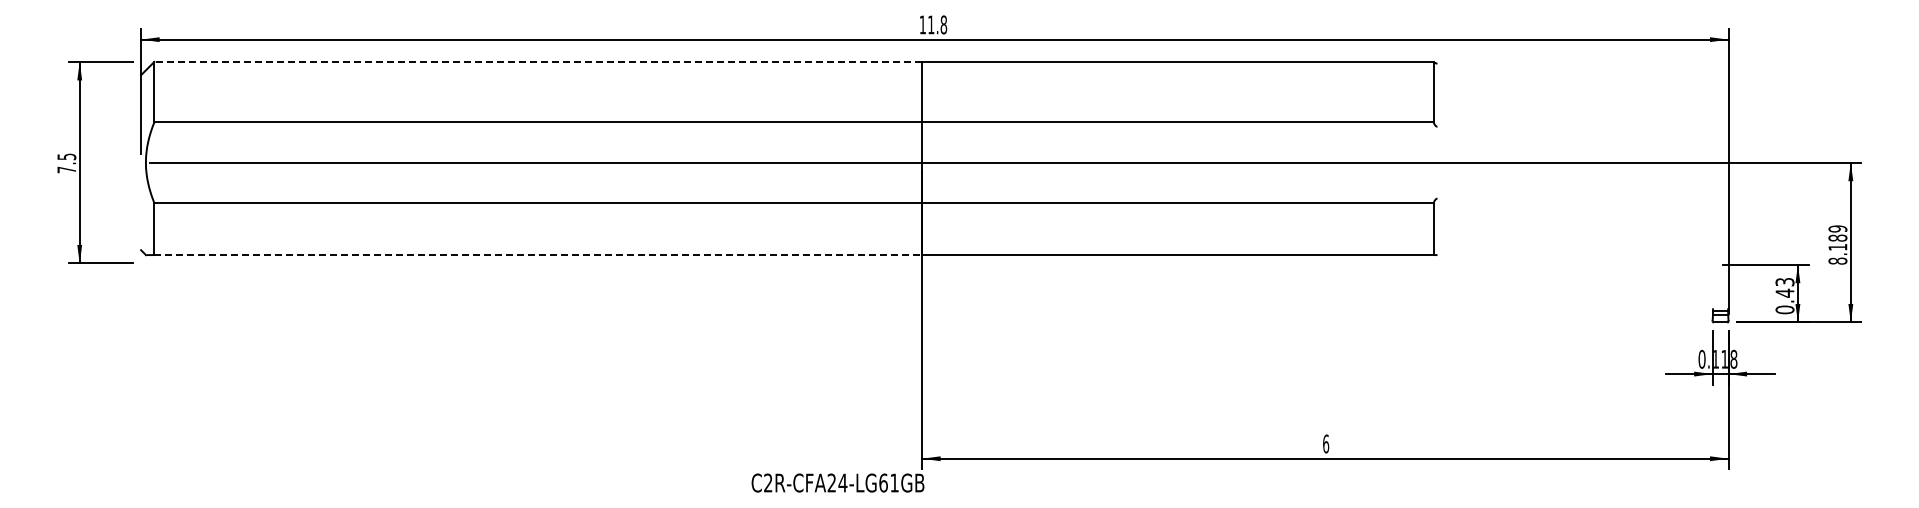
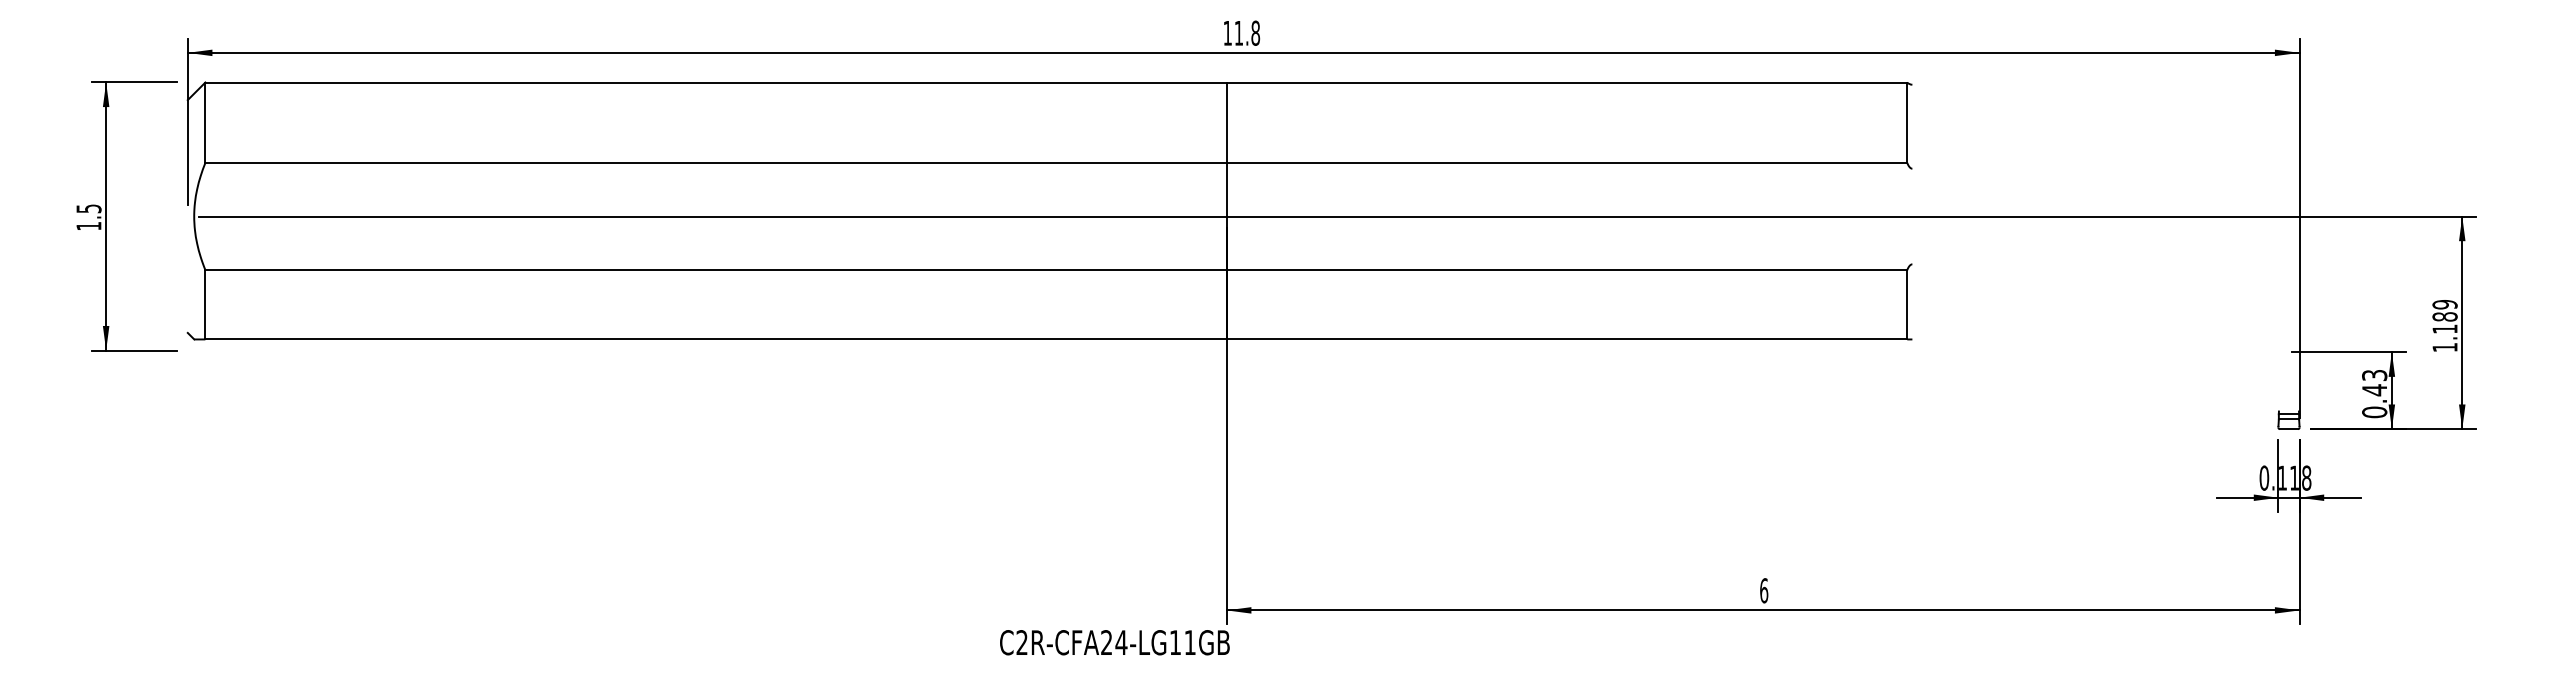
line: (538, 61) -> (716, 81), dashed -> solid
text: (66, 169) -> (88, 225), 7.5 -> 1.5
line: (538, 255) -> (716, 339), dashed -> solid
text: (1837, 260) -> (2444, 346), 8.189 -> 1.189
text: (883, 482) -> (1175, 641), C2R-CFA24-LG61GB -> C2R-CFA24-LG11GB

